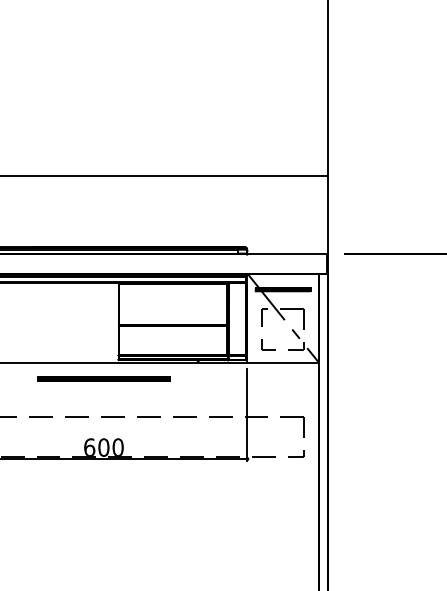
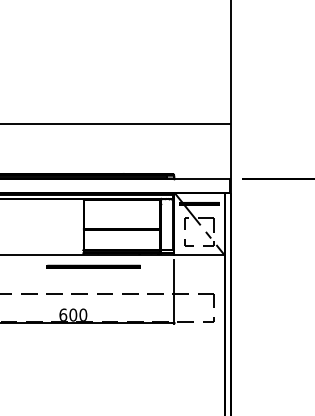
line: (104, 378) -> (93, 266), moved

